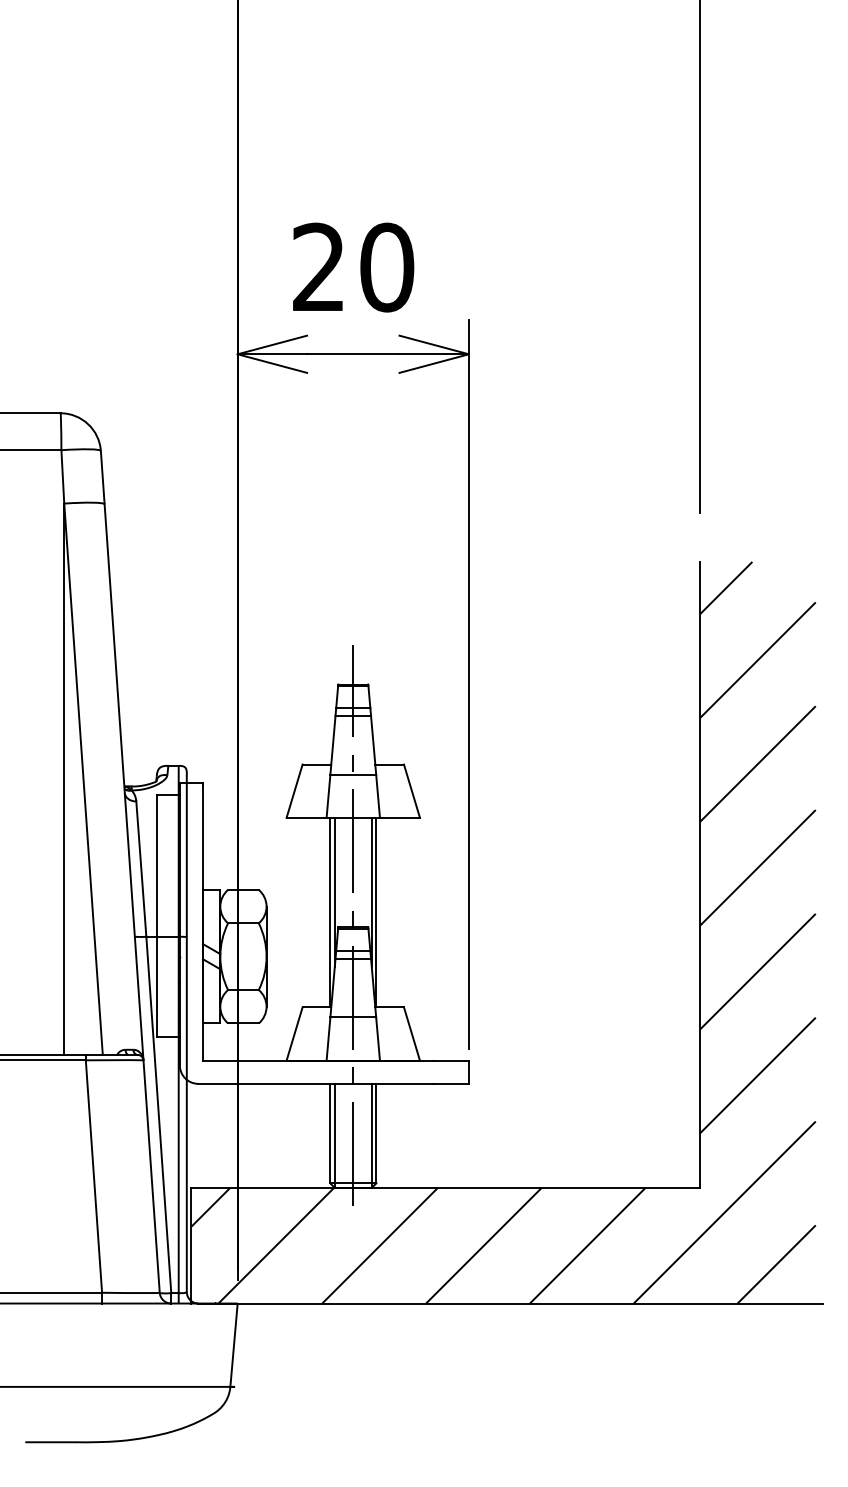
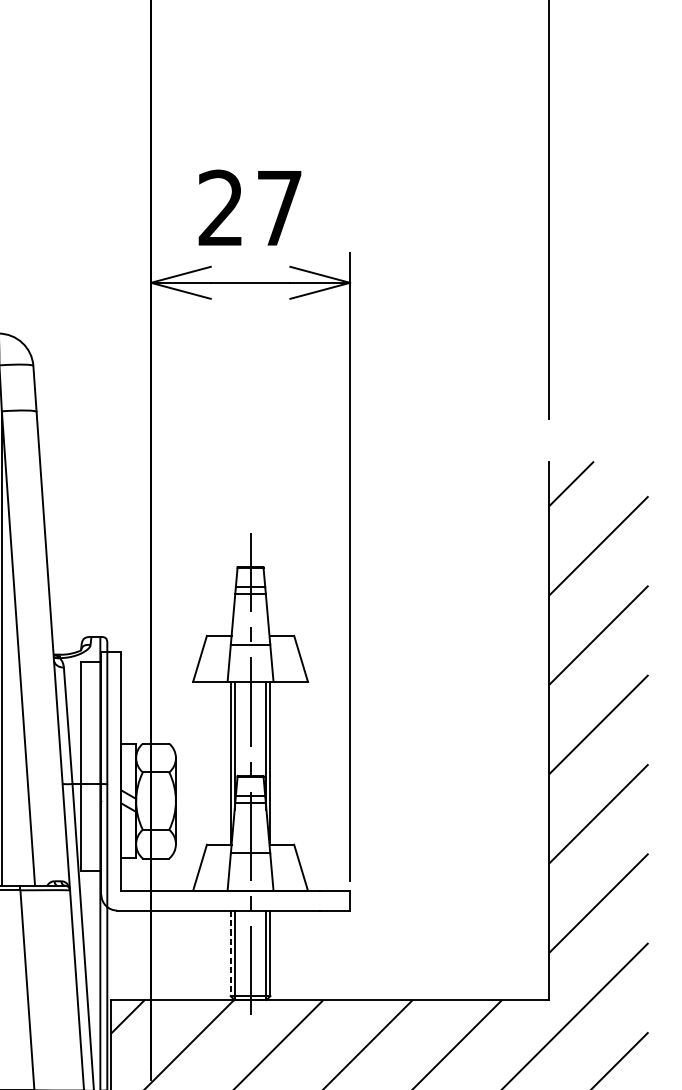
text: (387, 267) -> (279, 208), 20 -> 27
line: (330, 1133) -> (230, 953), solid -> dashed

